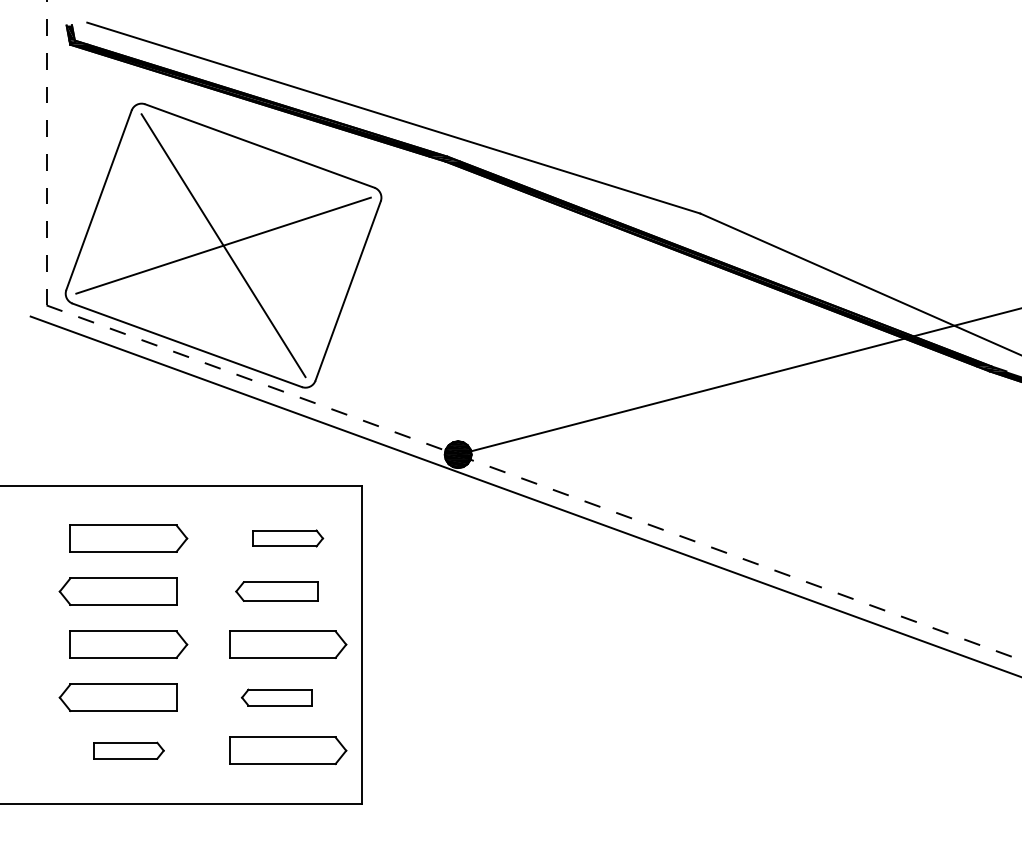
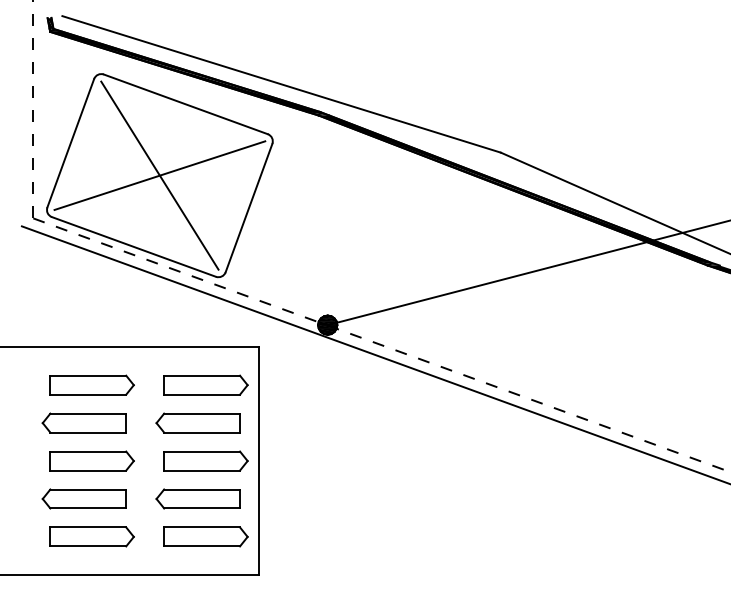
part: (287, 537) -> (205, 384), size x1.67
part: (276, 590) -> (197, 422), size x1.43
part: (276, 697) -> (197, 498), size x1.67
part: (127, 750) -> (91, 536), size x1.67

